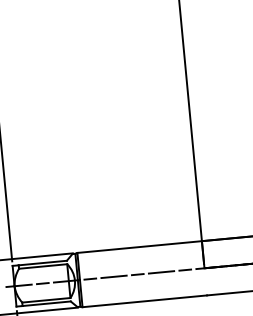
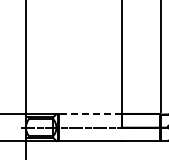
line: (139, 246) -> (90, 113), solid -> dashed

